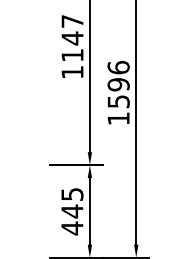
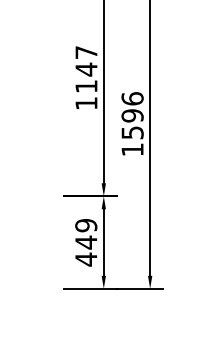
text: (72, 194) -> (86, 225), 445 -> 449

